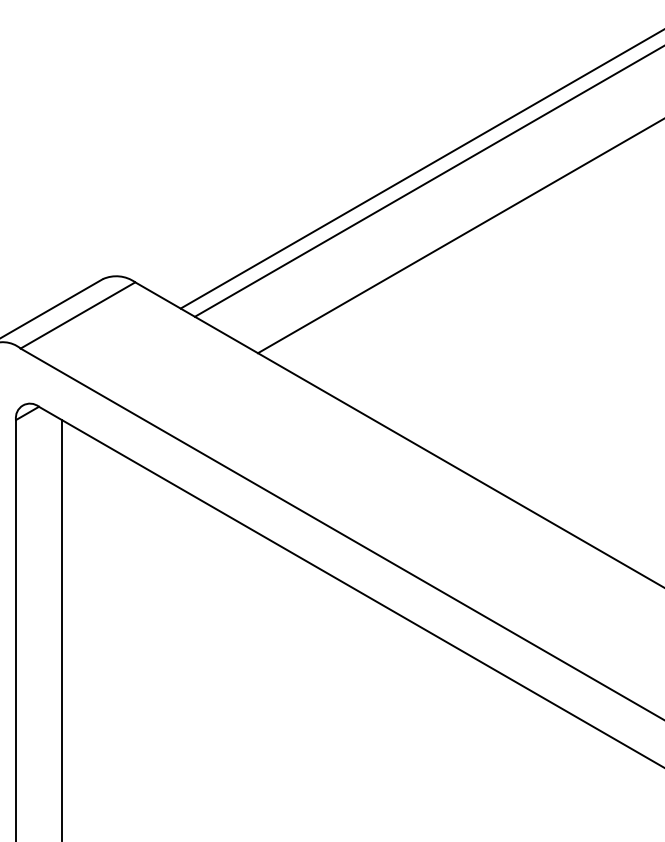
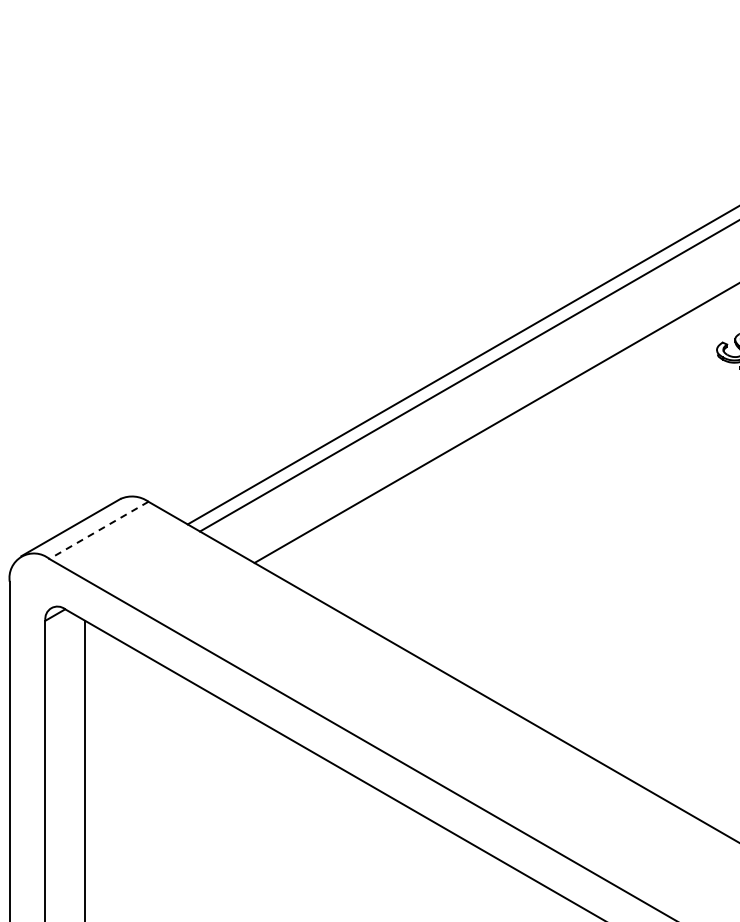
line: (77, 315) -> (98, 530), solid -> dashed

